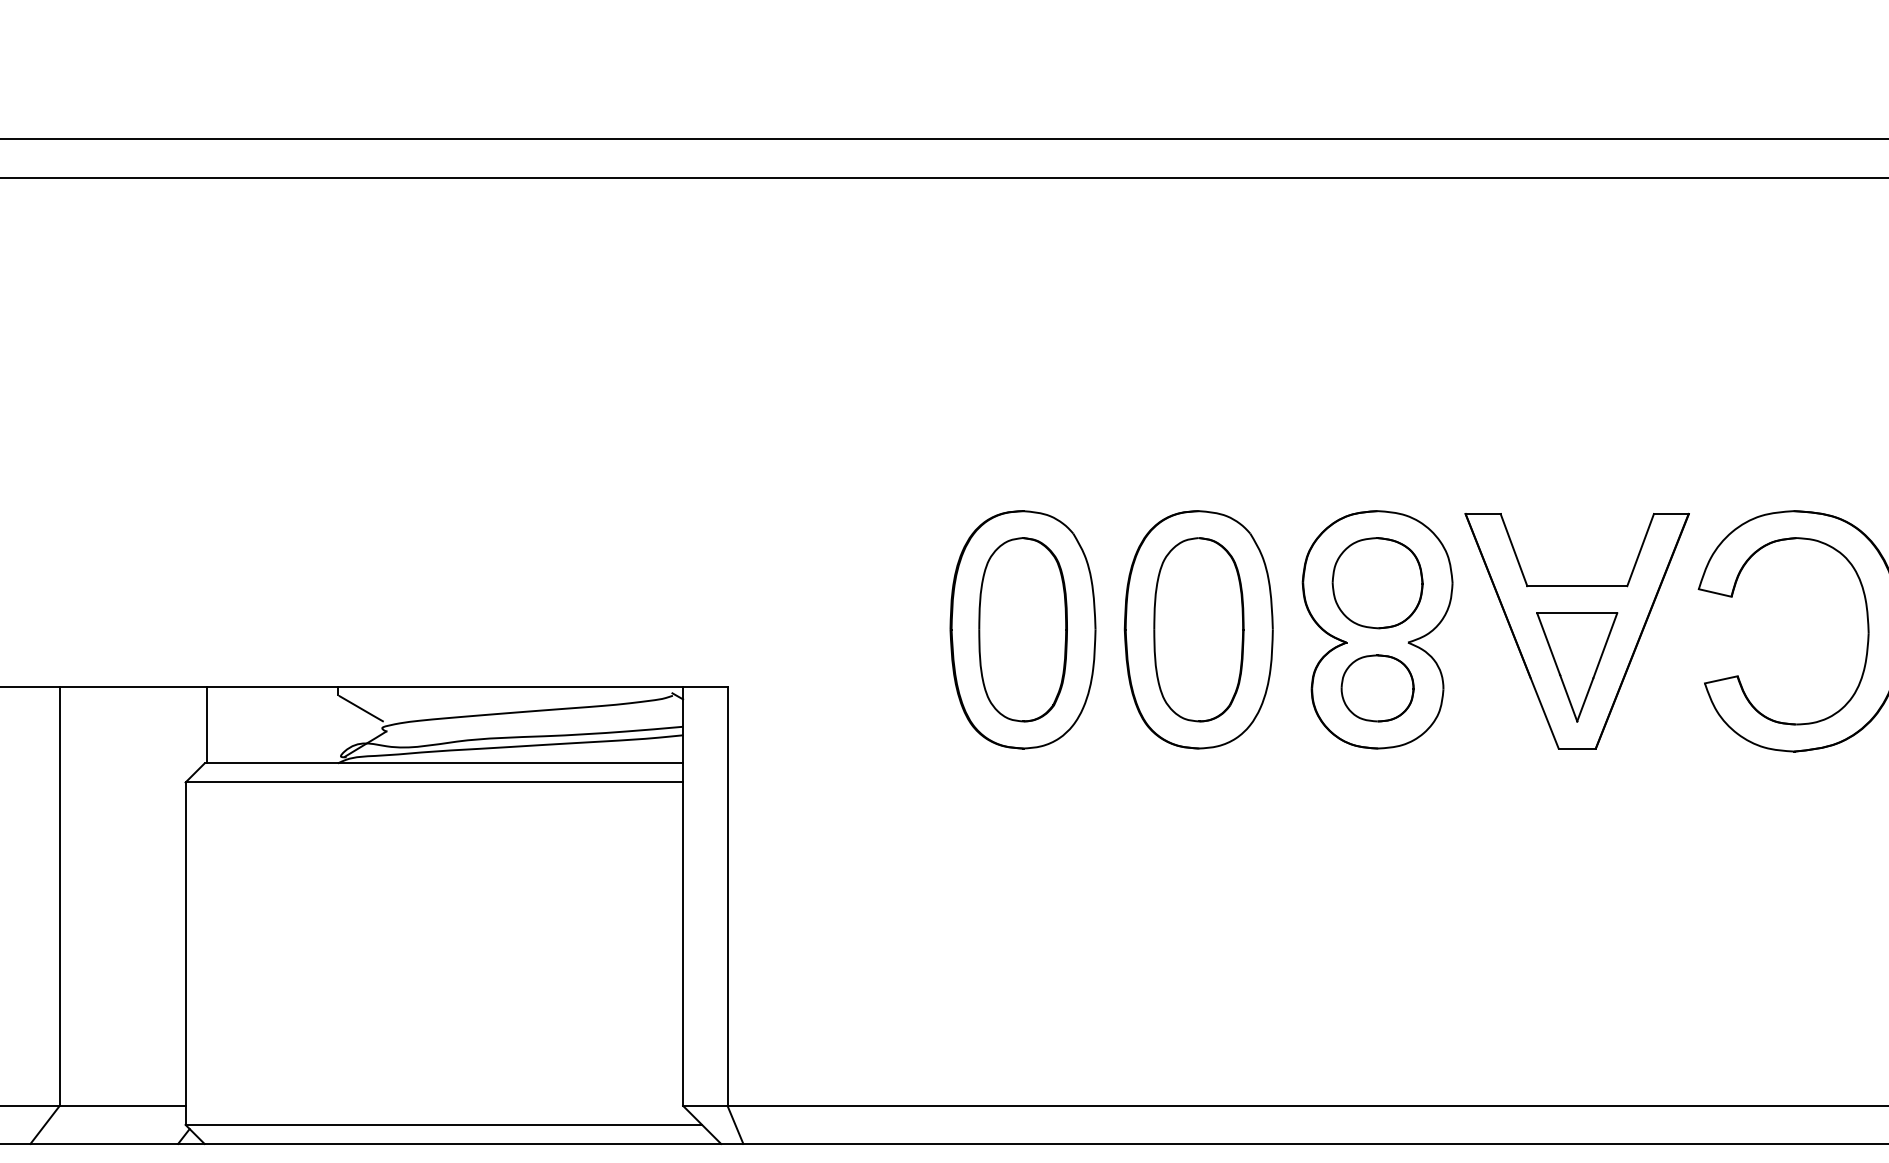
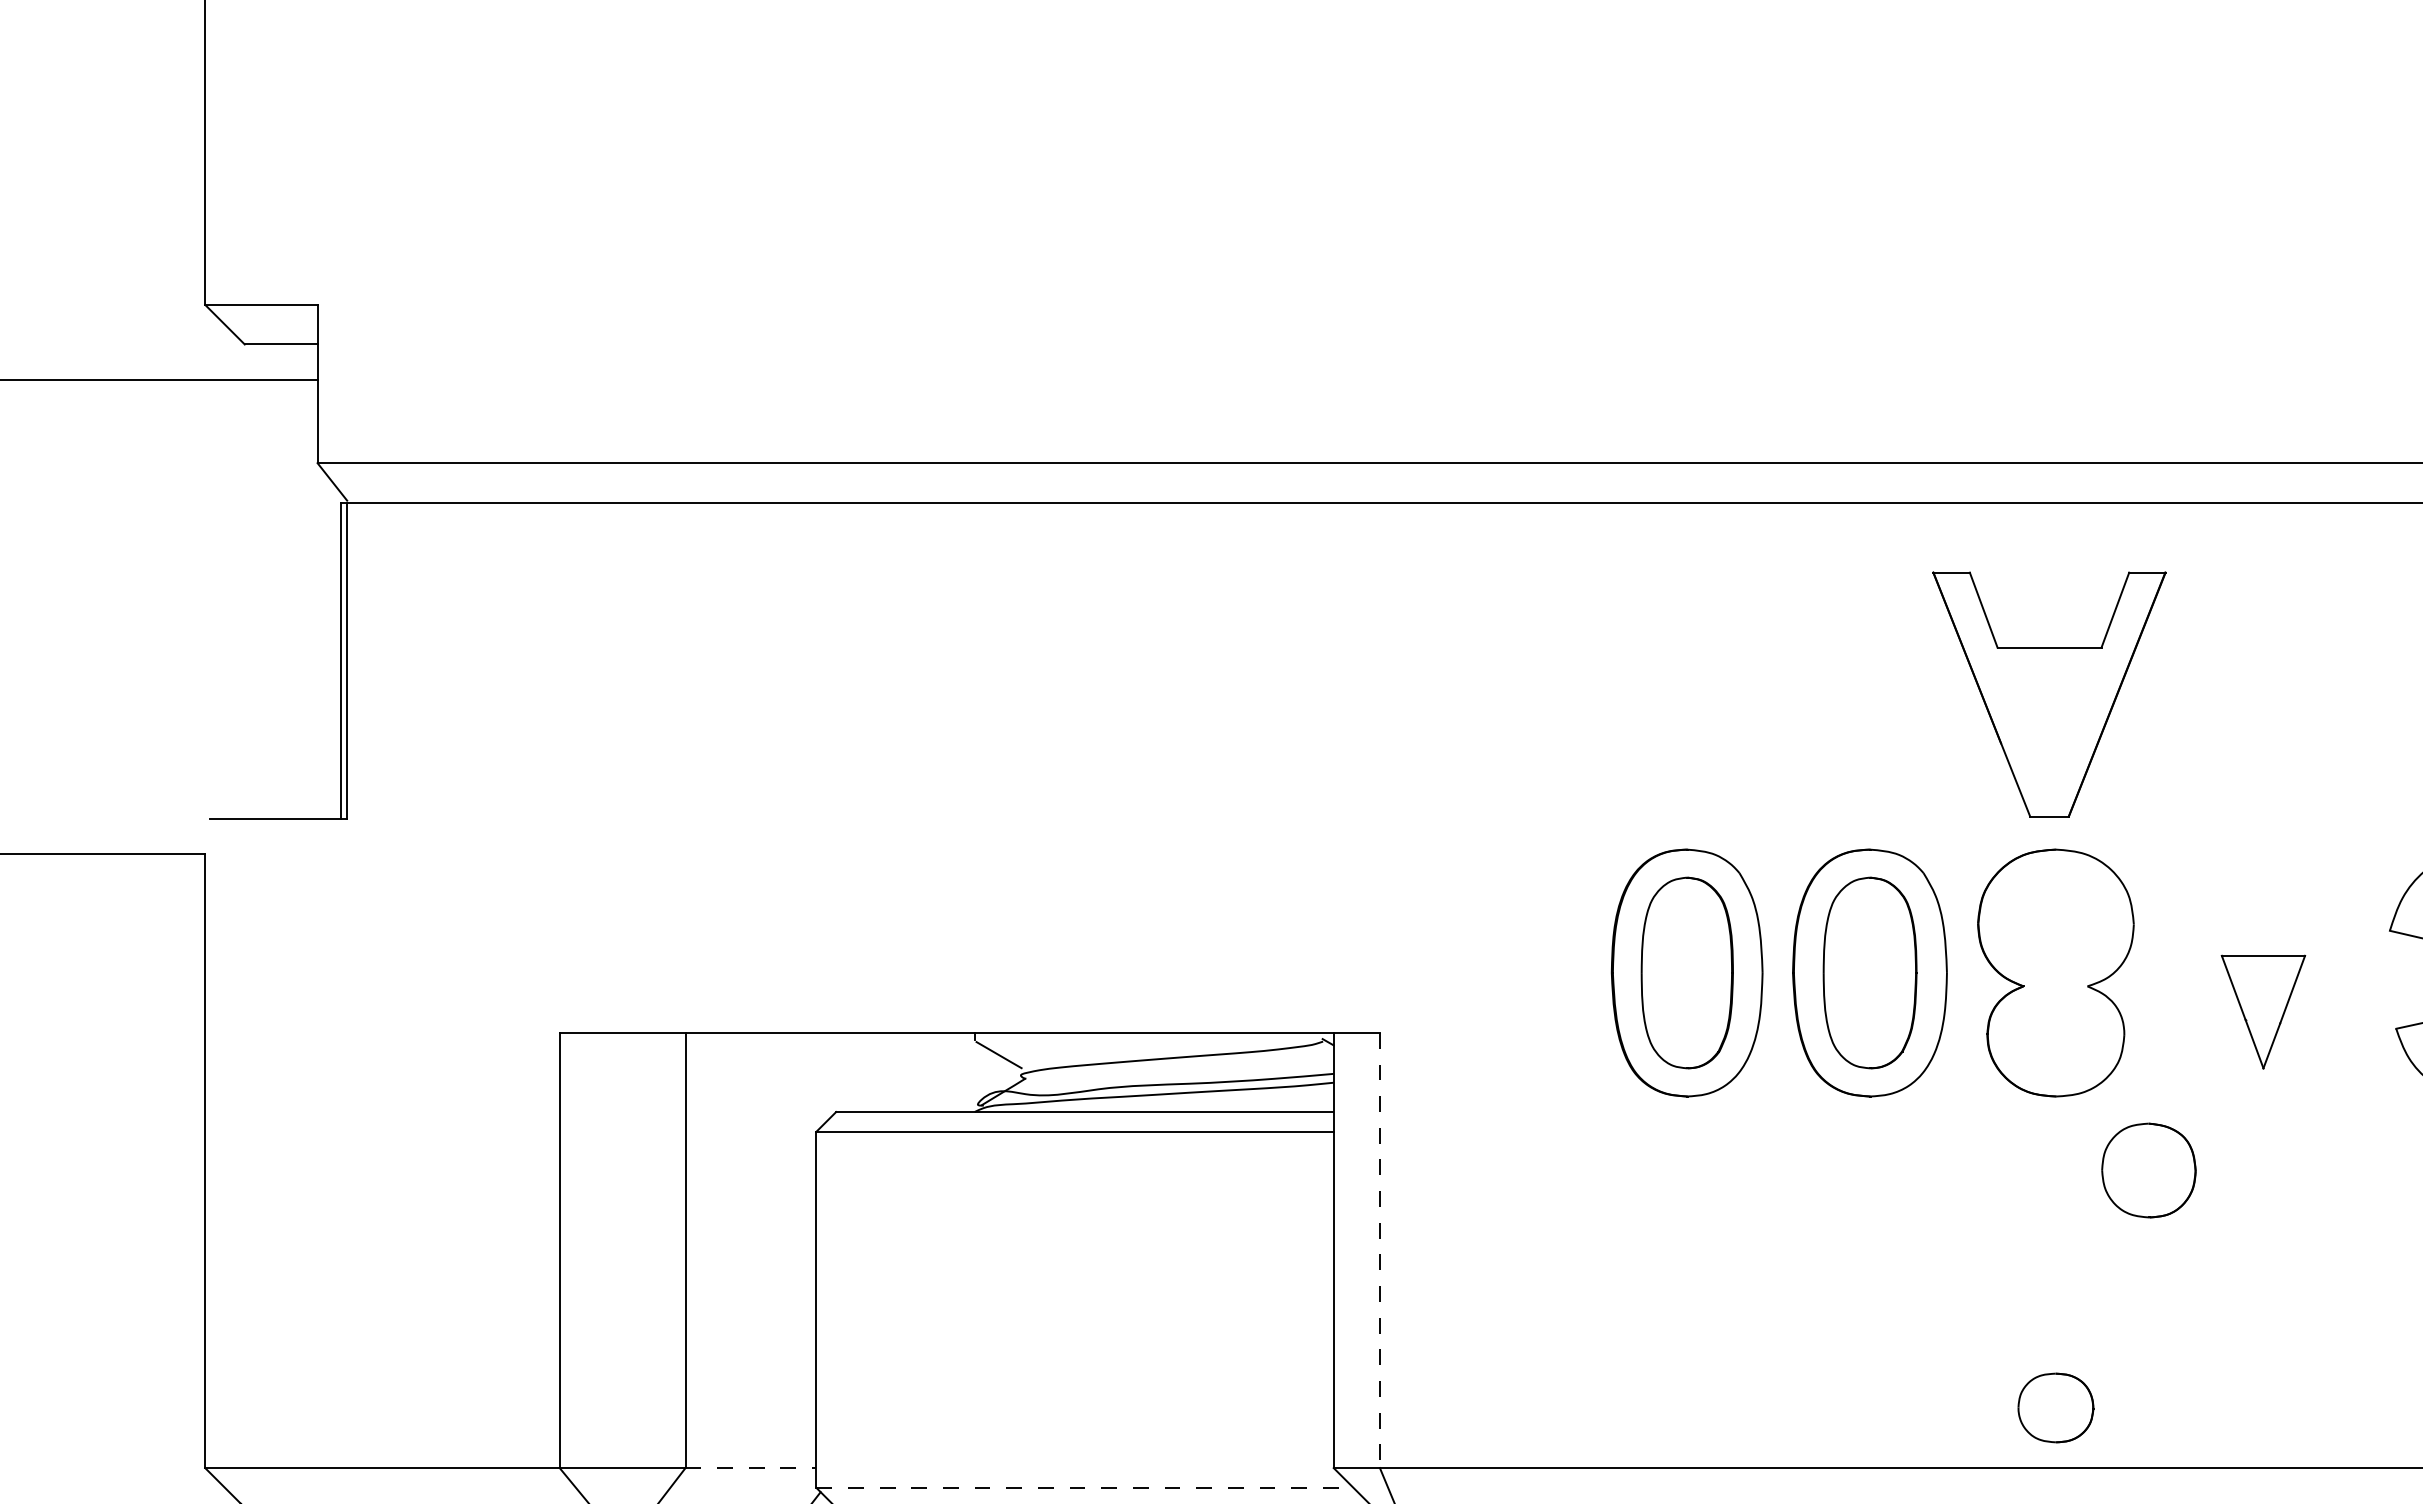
part: (1377, 583) -> (2148, 1170), moved
part: (1577, 631) -> (2049, 694), moved
part: (1377, 687) -> (2055, 1407), moved
line: (207, 725) -> (839, 1072), removed
line: (727, 896) -> (1379, 1250), solid -> dashed
line: (123, 1106) -> (751, 1468), solid -> dashed
line: (443, 1124) -> (1084, 1487), solid -> dashed

